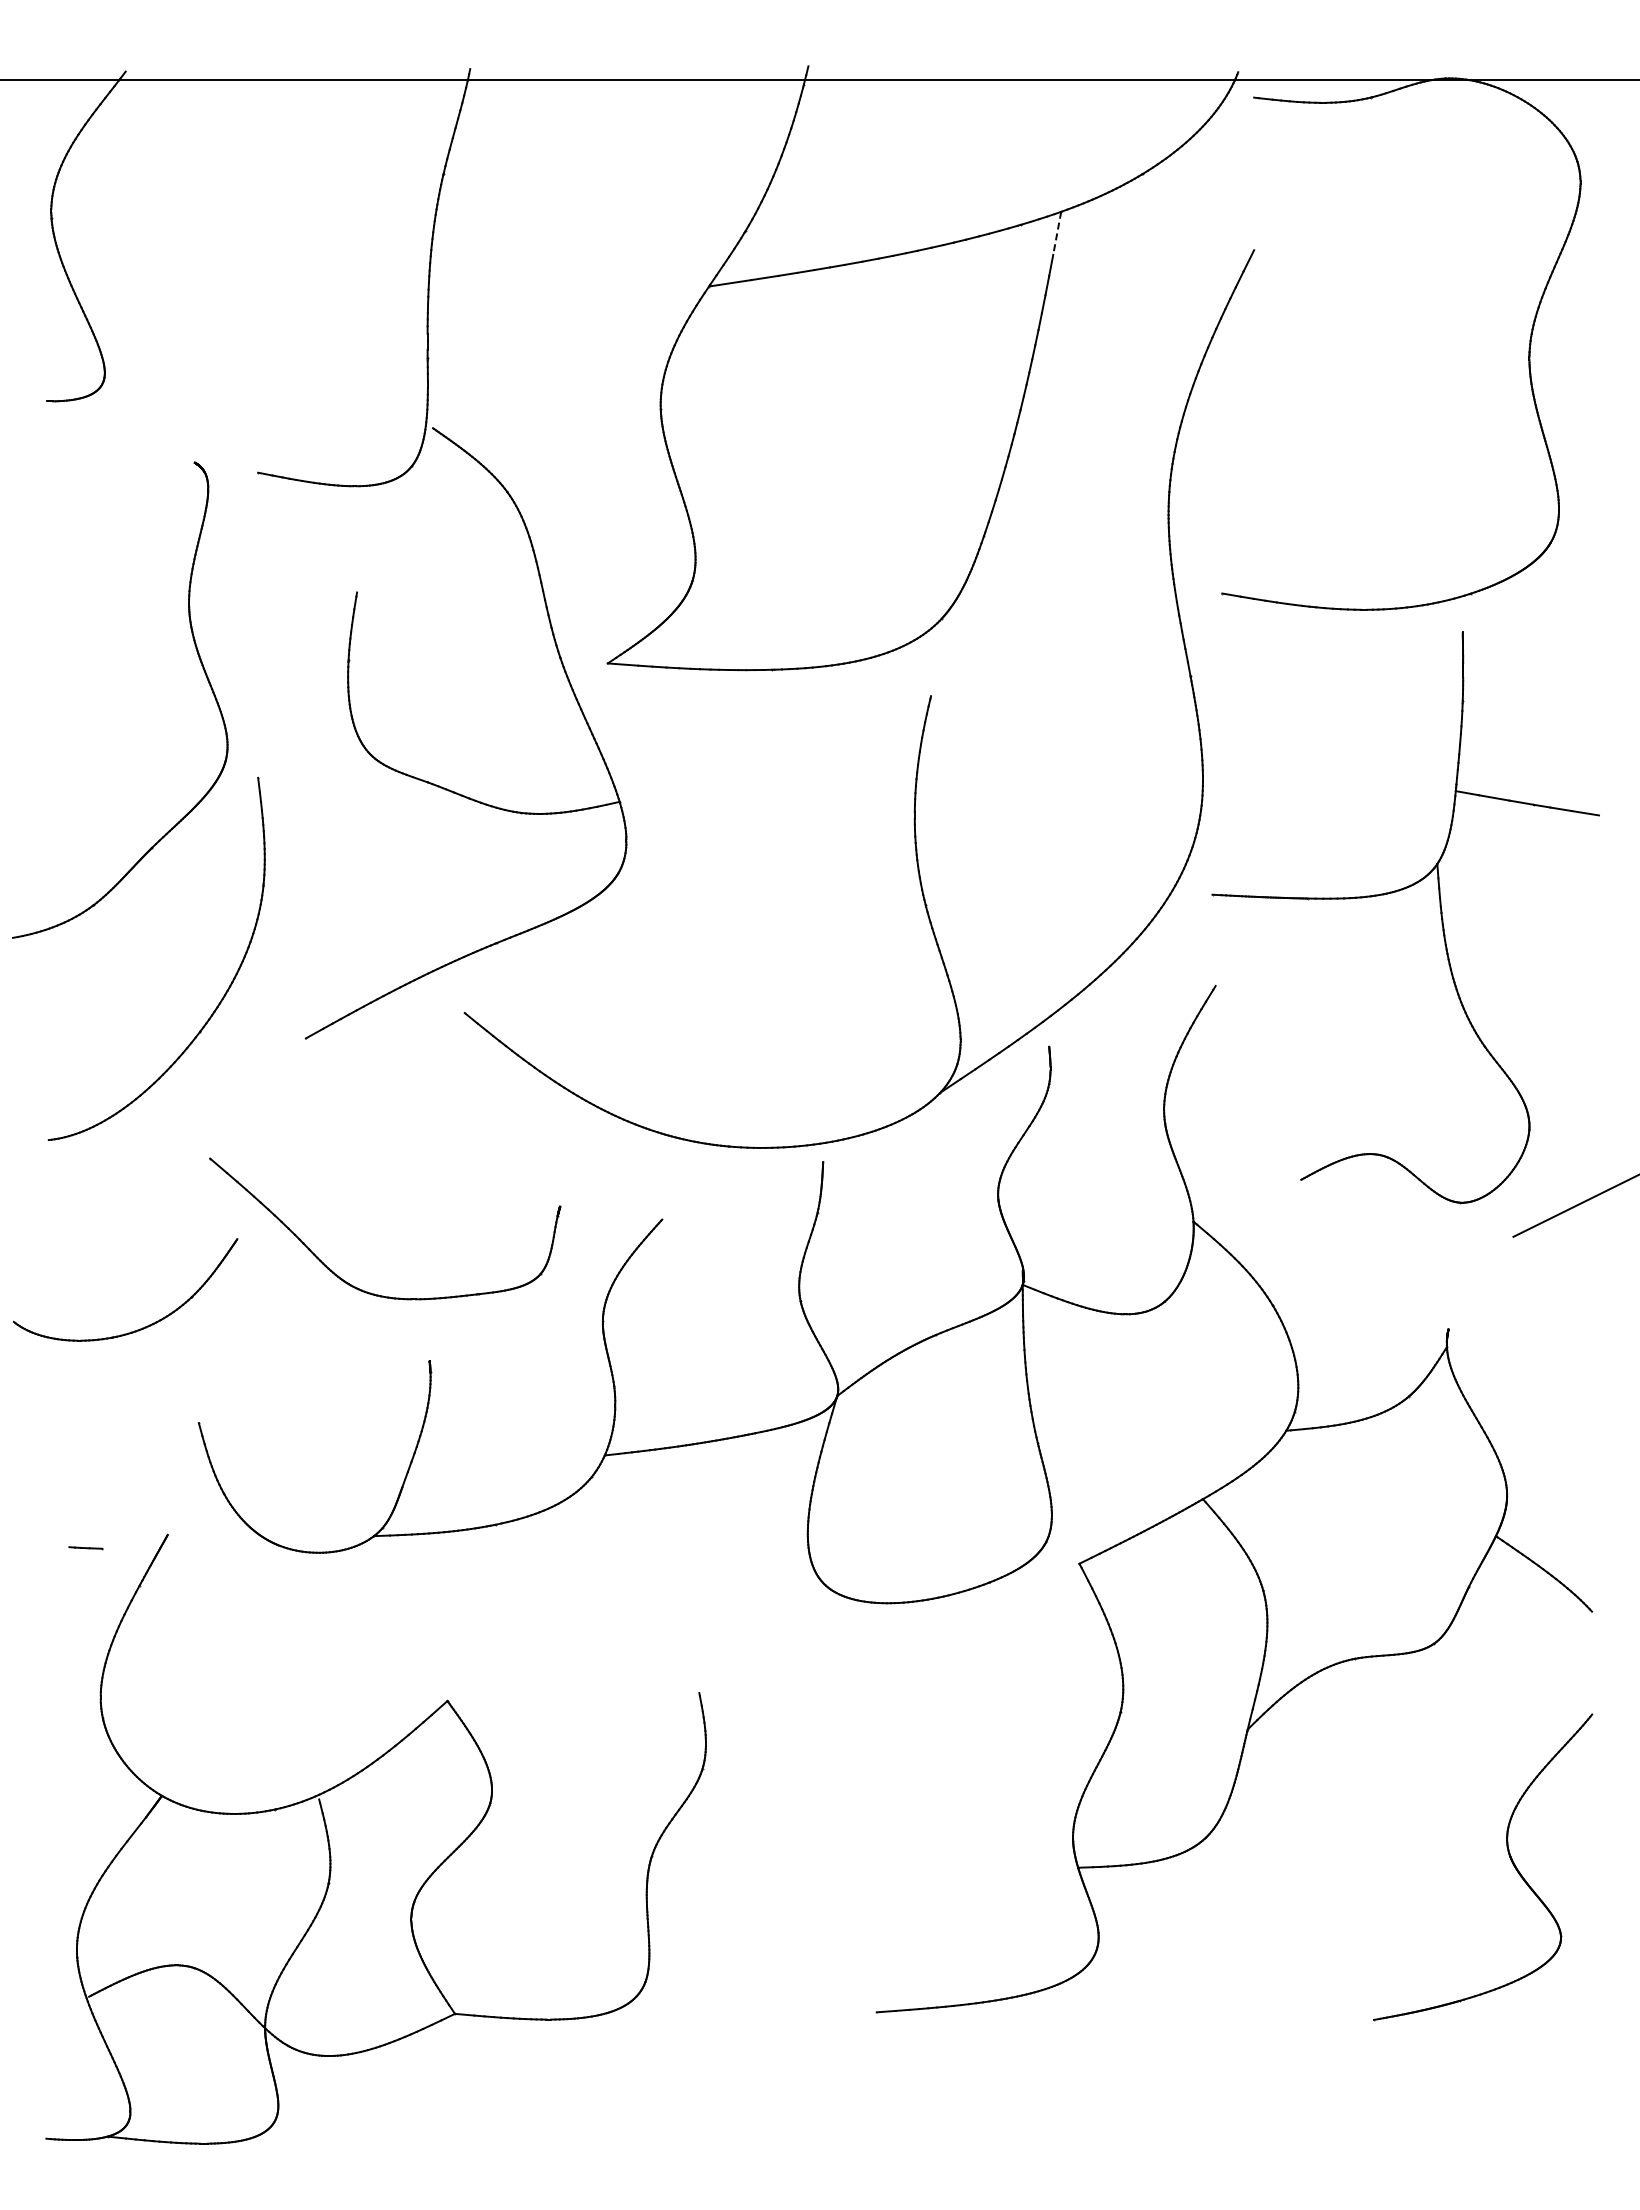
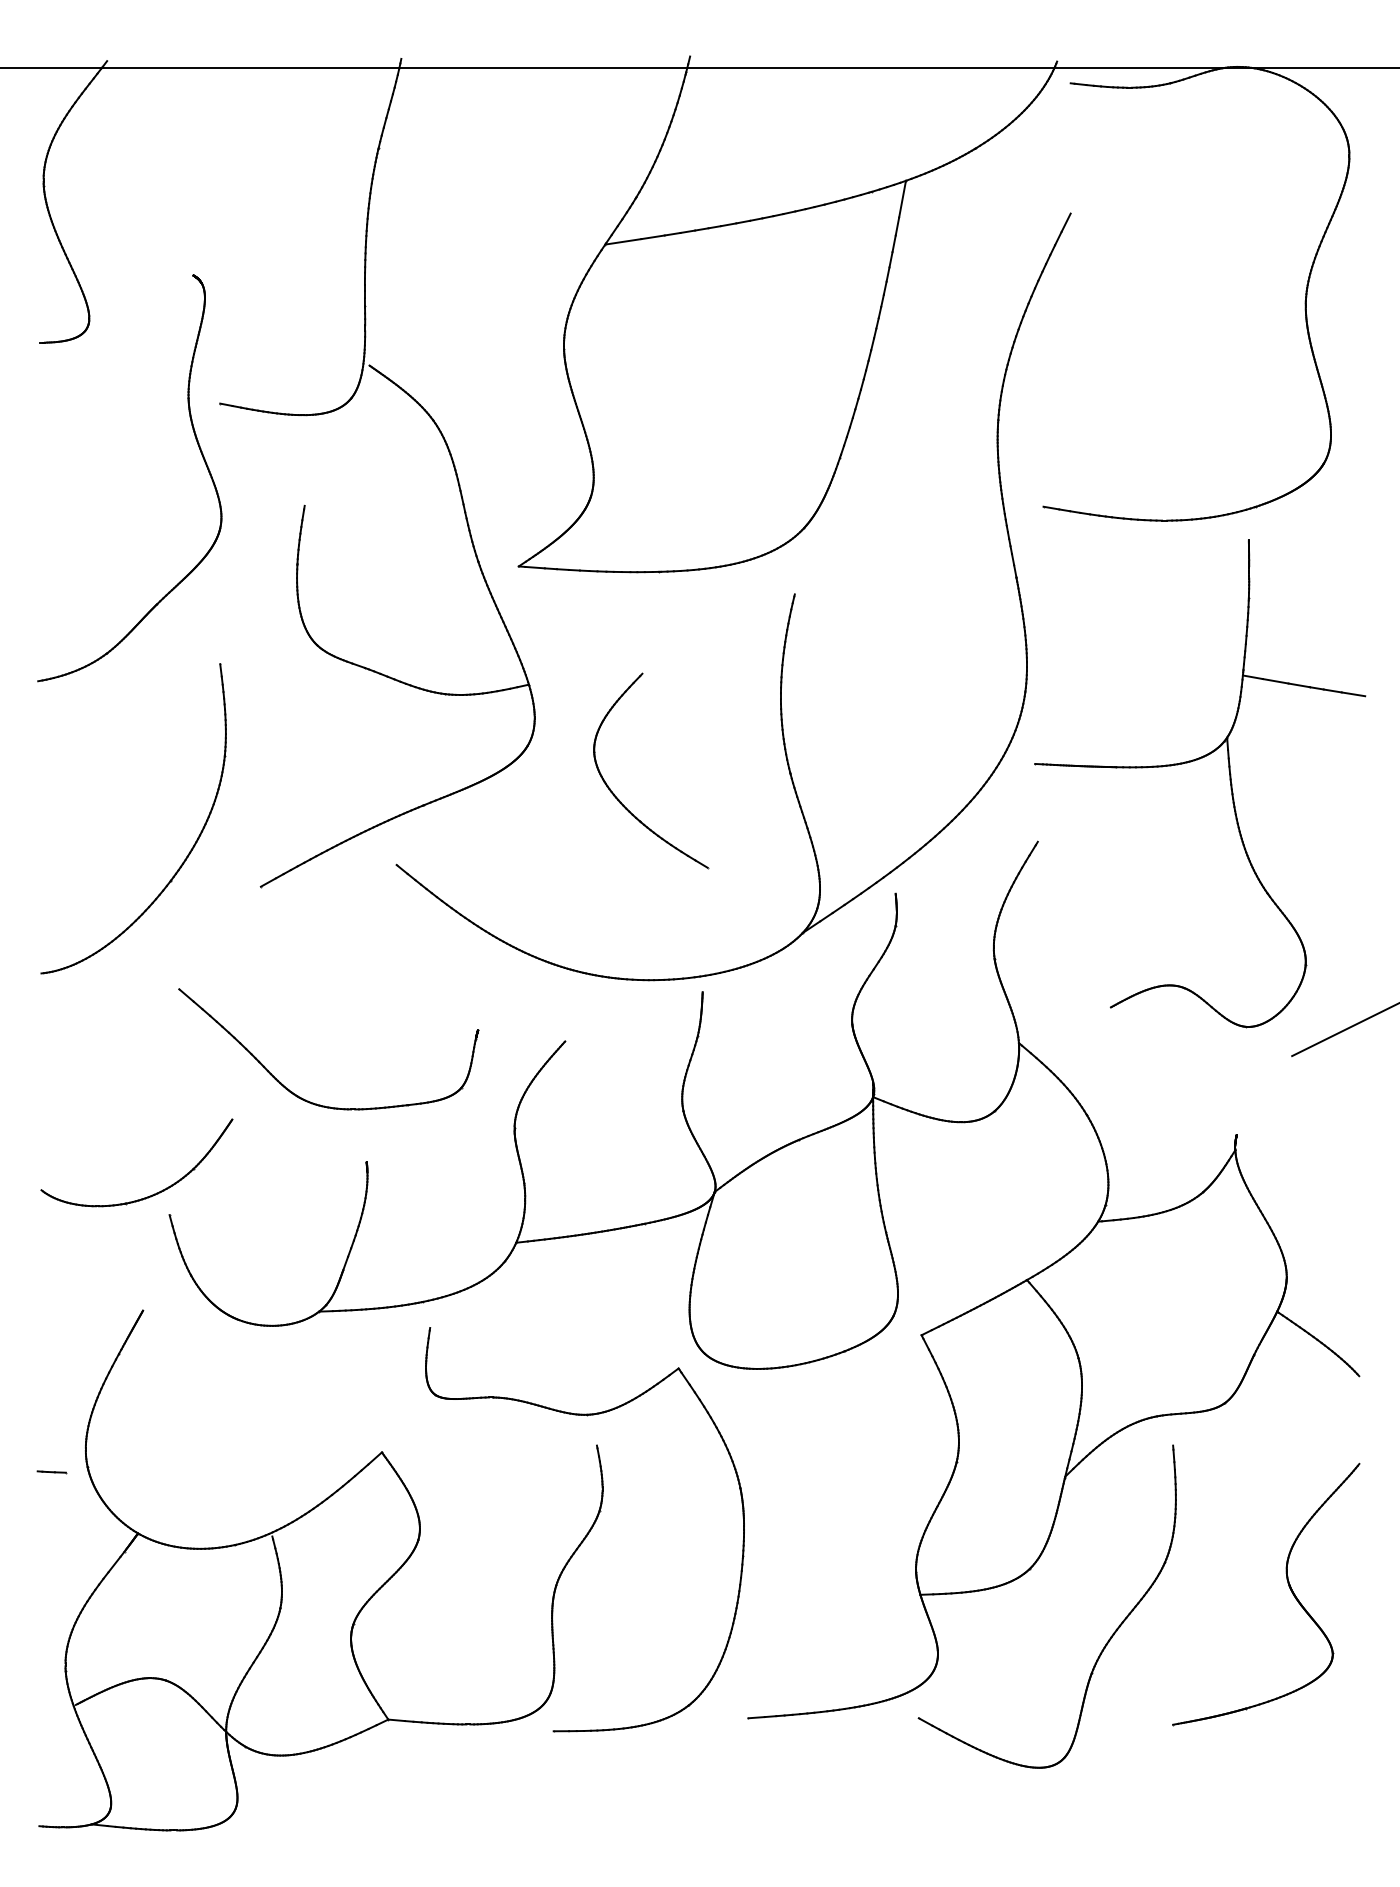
line: (1057, 233) -> (902, 199), dashed -> solid
part: (203, 671) -> (200, 453), moved
part: (725, 936) -> (619, 799), added
part: (142, 1327) -> (151, 1194), moved
line: (85, 1548) -> (51, 1472), moved
part: (688, 1658) -> (587, 1416), added
part: (1295, 1924) -> (1106, 1643), added

